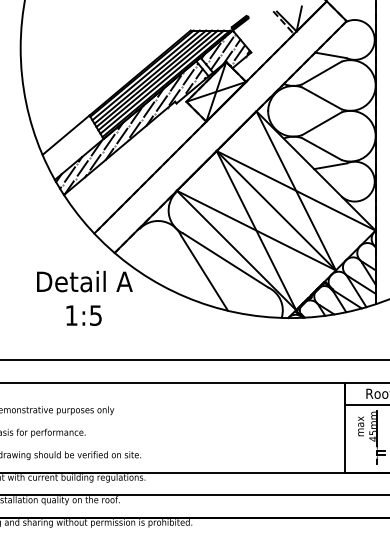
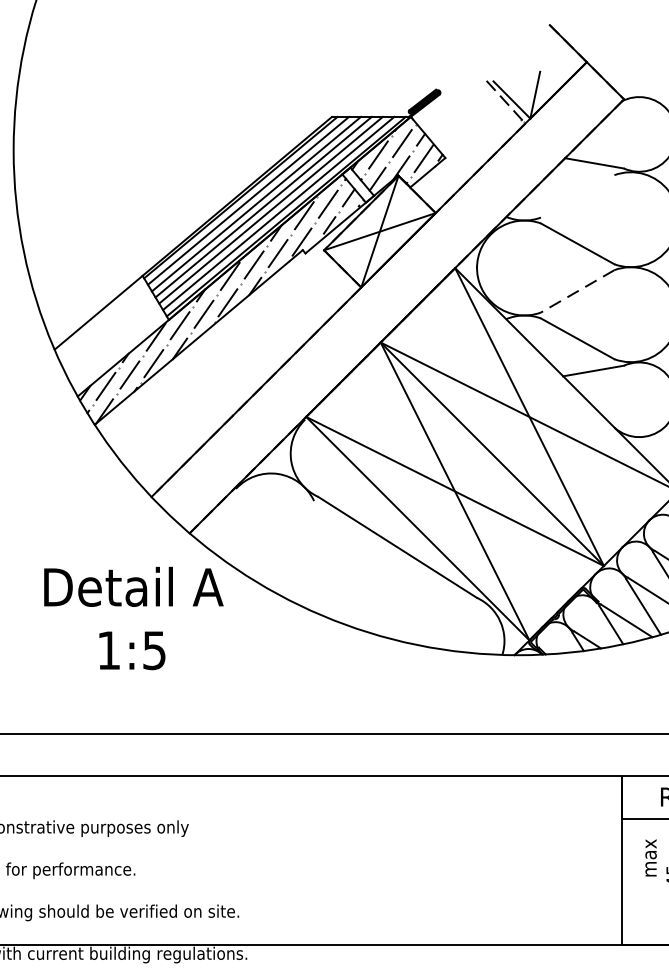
line: (321, 72) -> (576, 195), removed
line: (321, 123) -> (576, 290), solid -> dashed
line: (204, 272) -> (357, 569), removed

